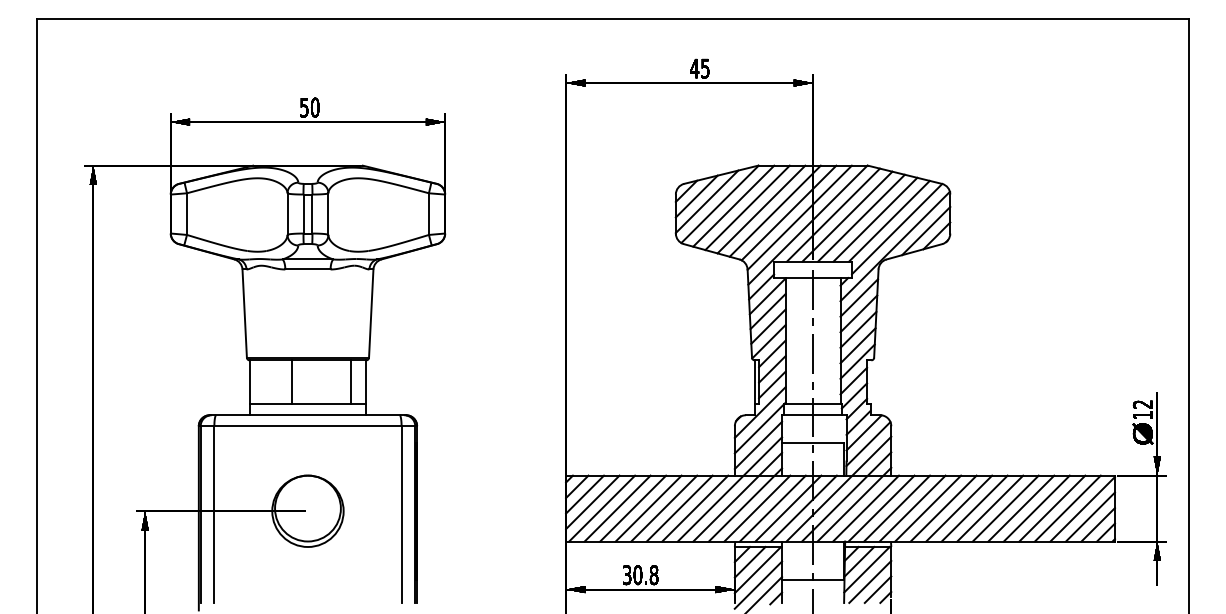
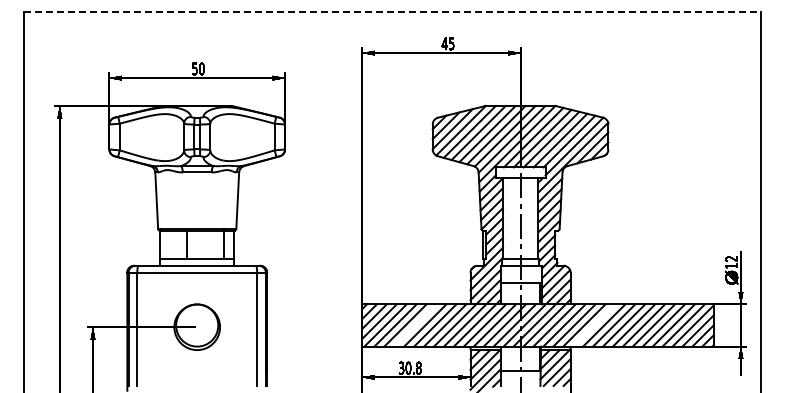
line: (613, 18) -> (392, 11), solid -> dashed
line: (648, 508) -> (415, 325), removed
line: (928, 508) -> (594, 325), removed

